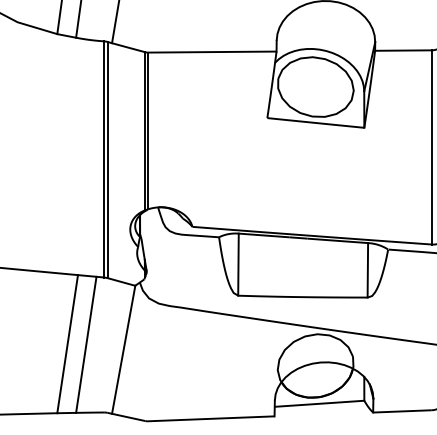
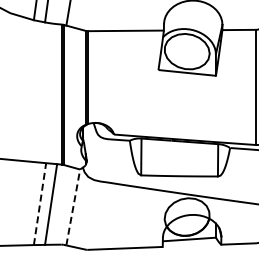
line: (68, 343) -> (40, 203), solid -> dashed
line: (124, 349) -> (73, 207), solid -> dashed

